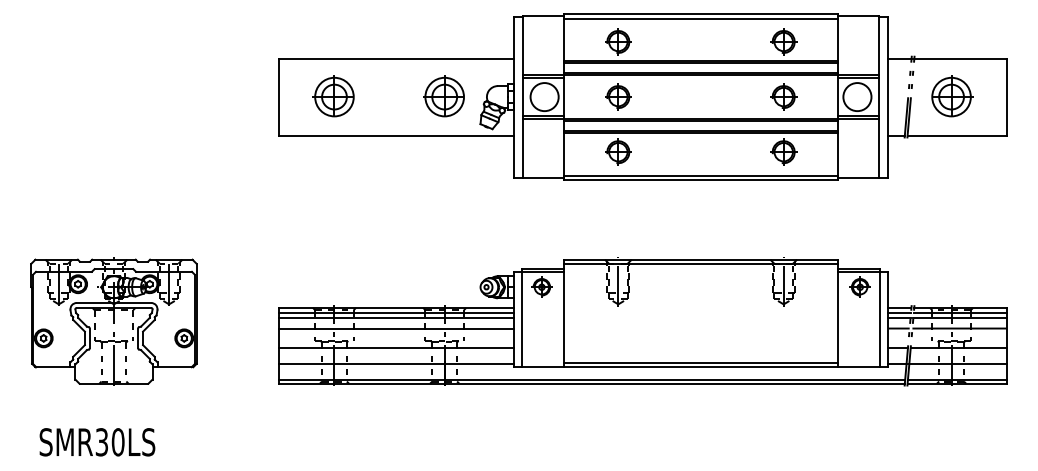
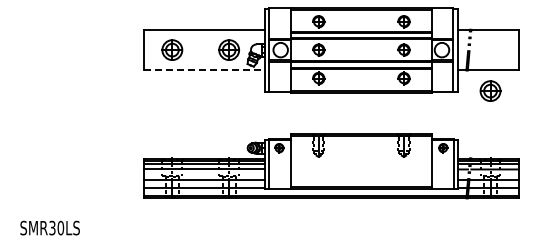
part: (951, 95) -> (490, 90), moved
line: (396, 136) -> (204, 70), solid -> dashed
part: (113, 320) -> (58, 165), removed

